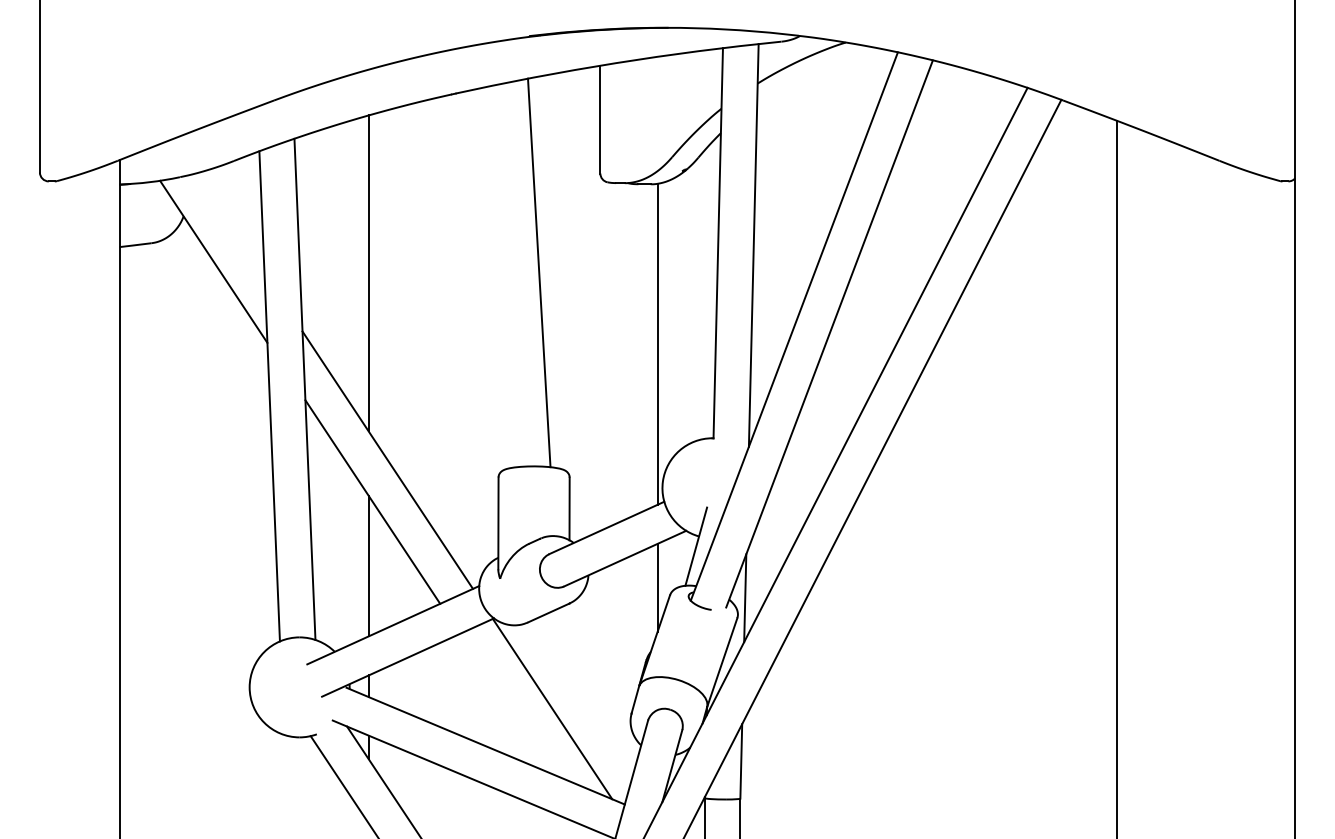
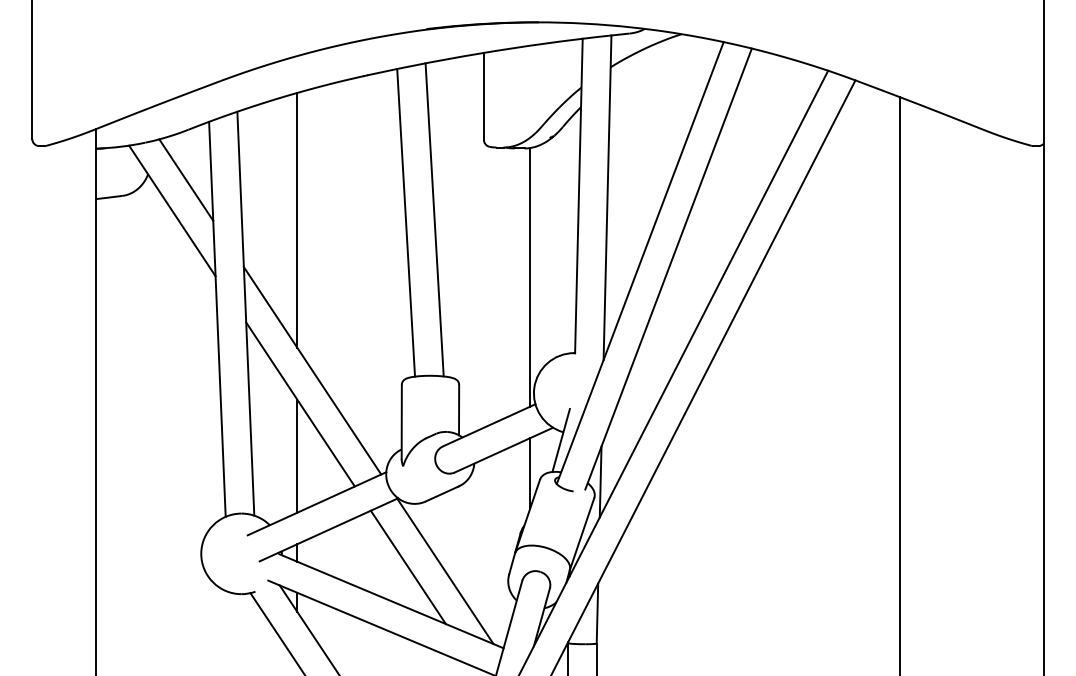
line: (231, 222) -> (186, 179), added
line: (504, 276) -> (406, 222), added
line: (505, 704) -> (407, 567), added

